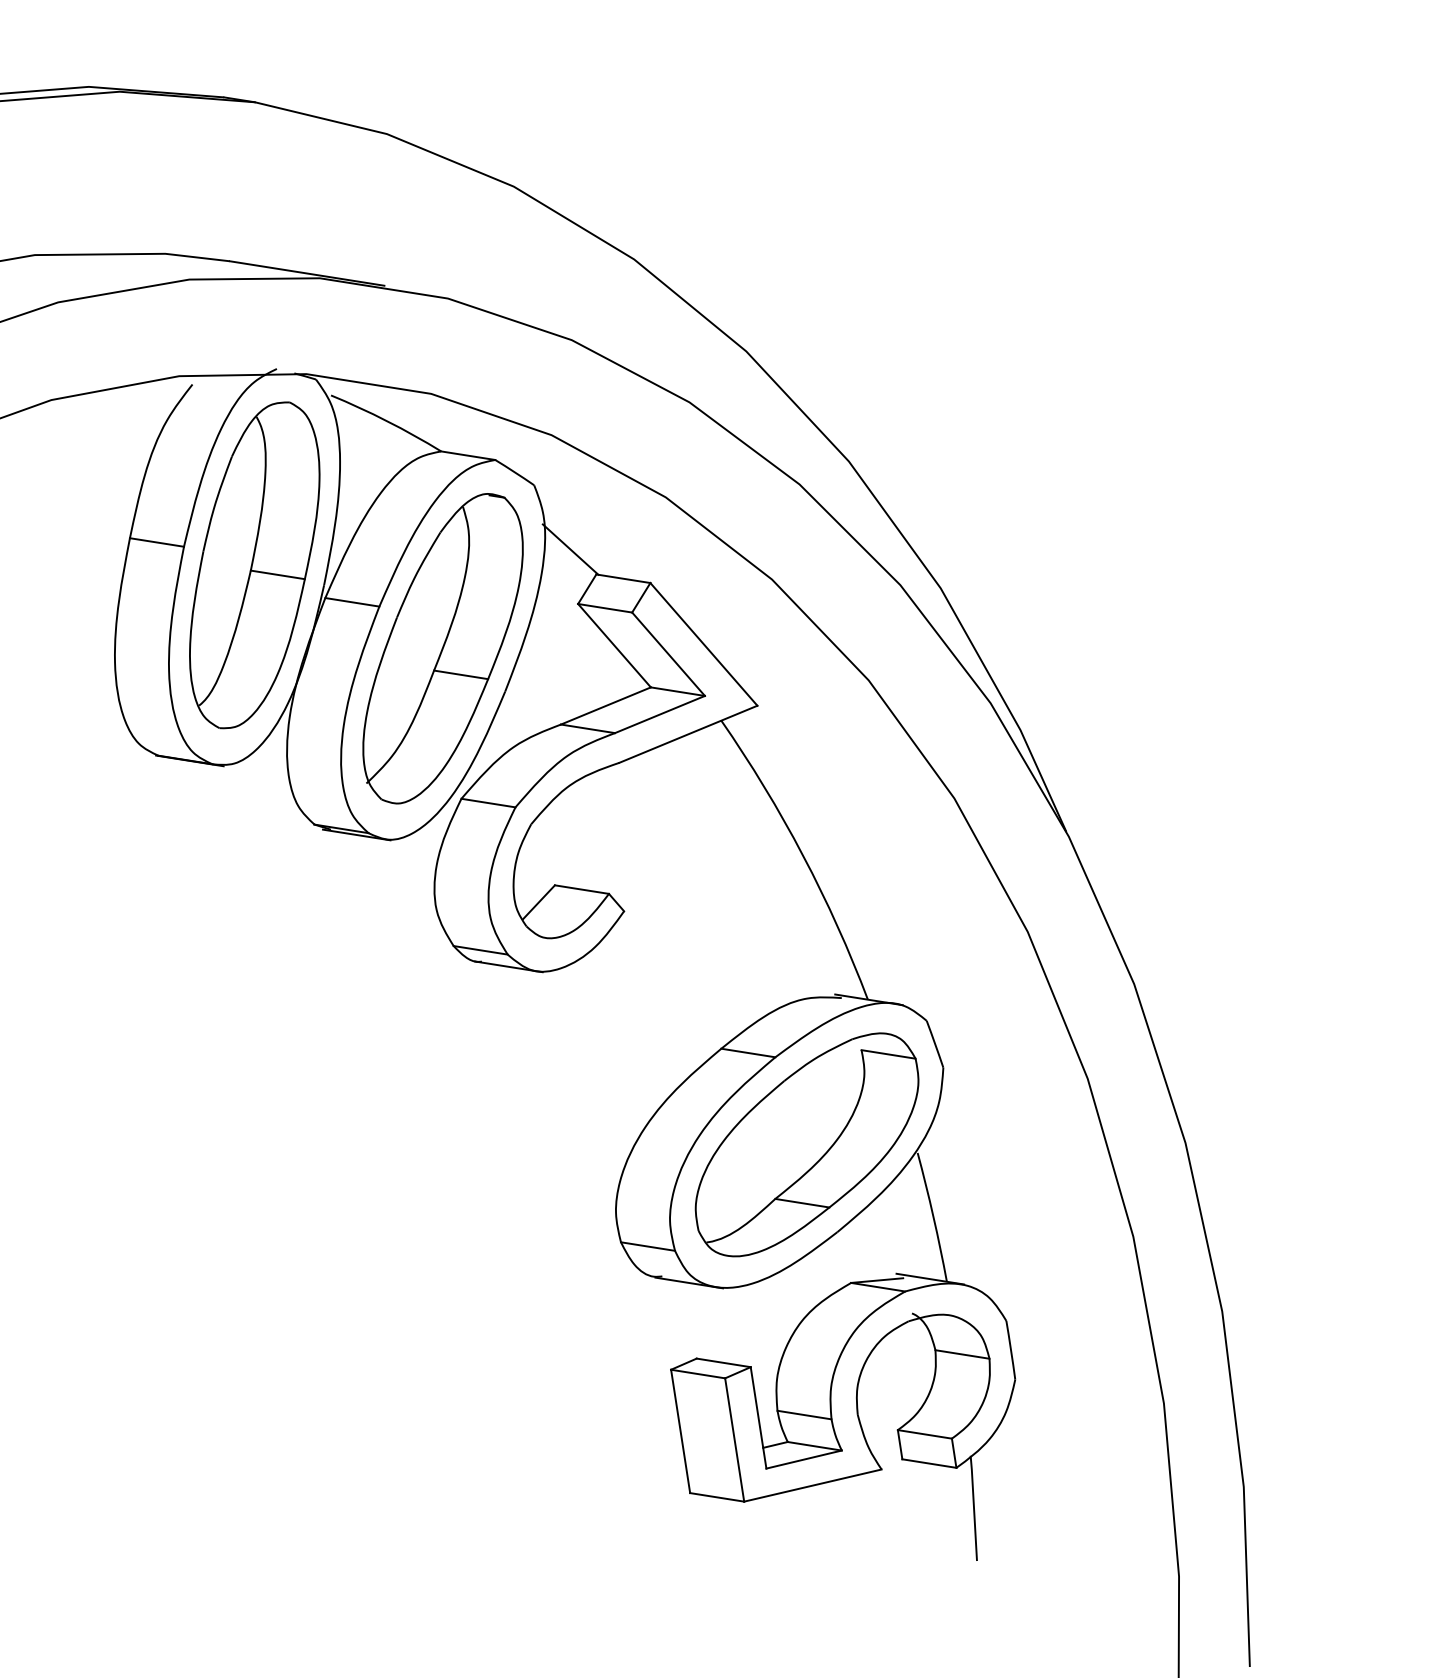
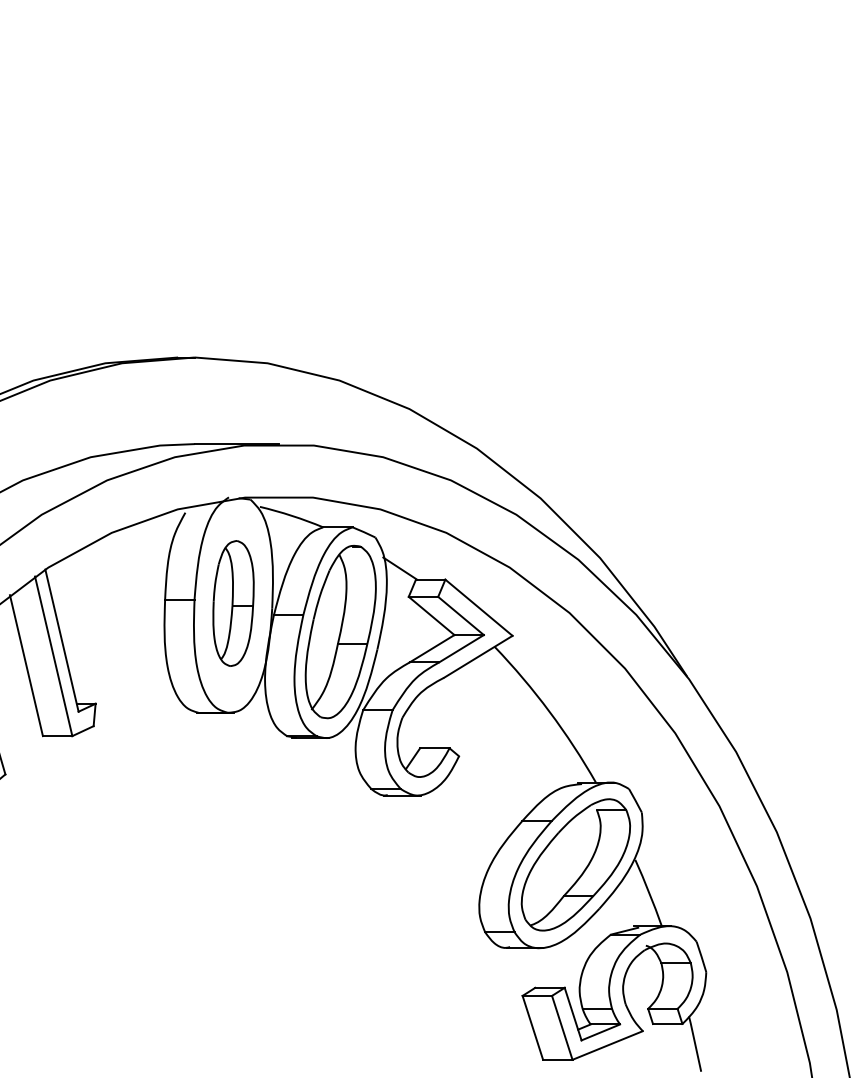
part: (254, 565) -> (233, 603), size x0.7

